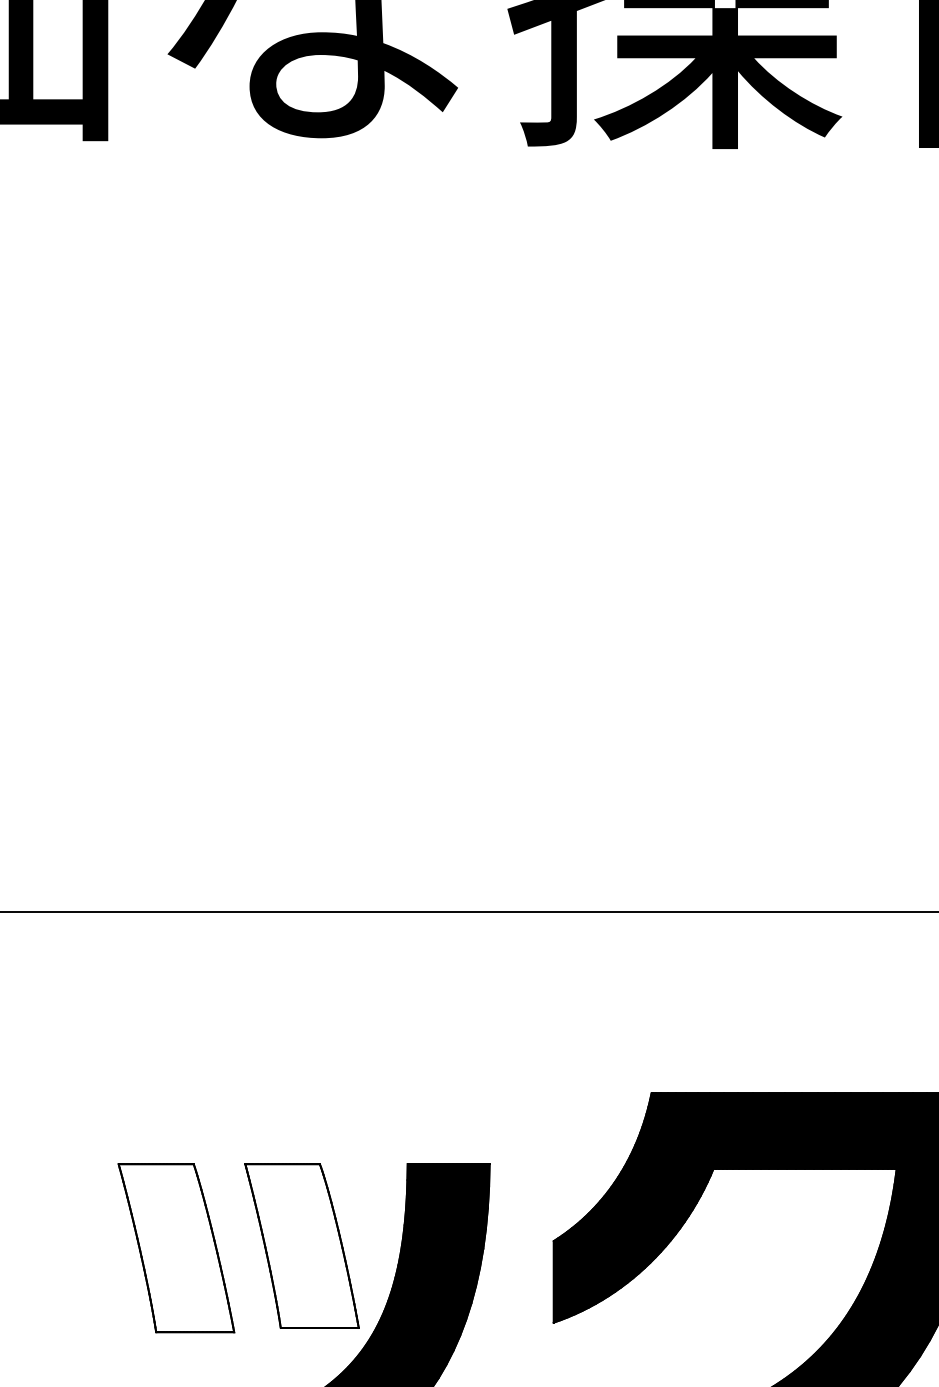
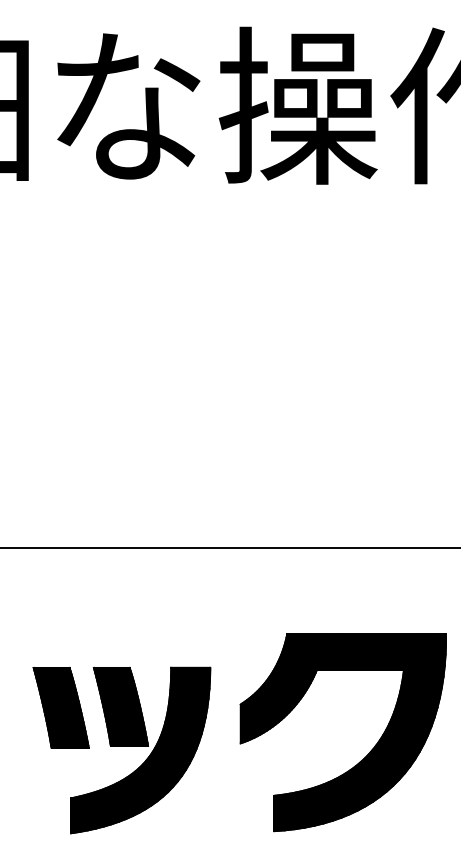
fill: (303, 1245) -> (121, 706), added
fill: (174, 1247) -> (60, 707), added

